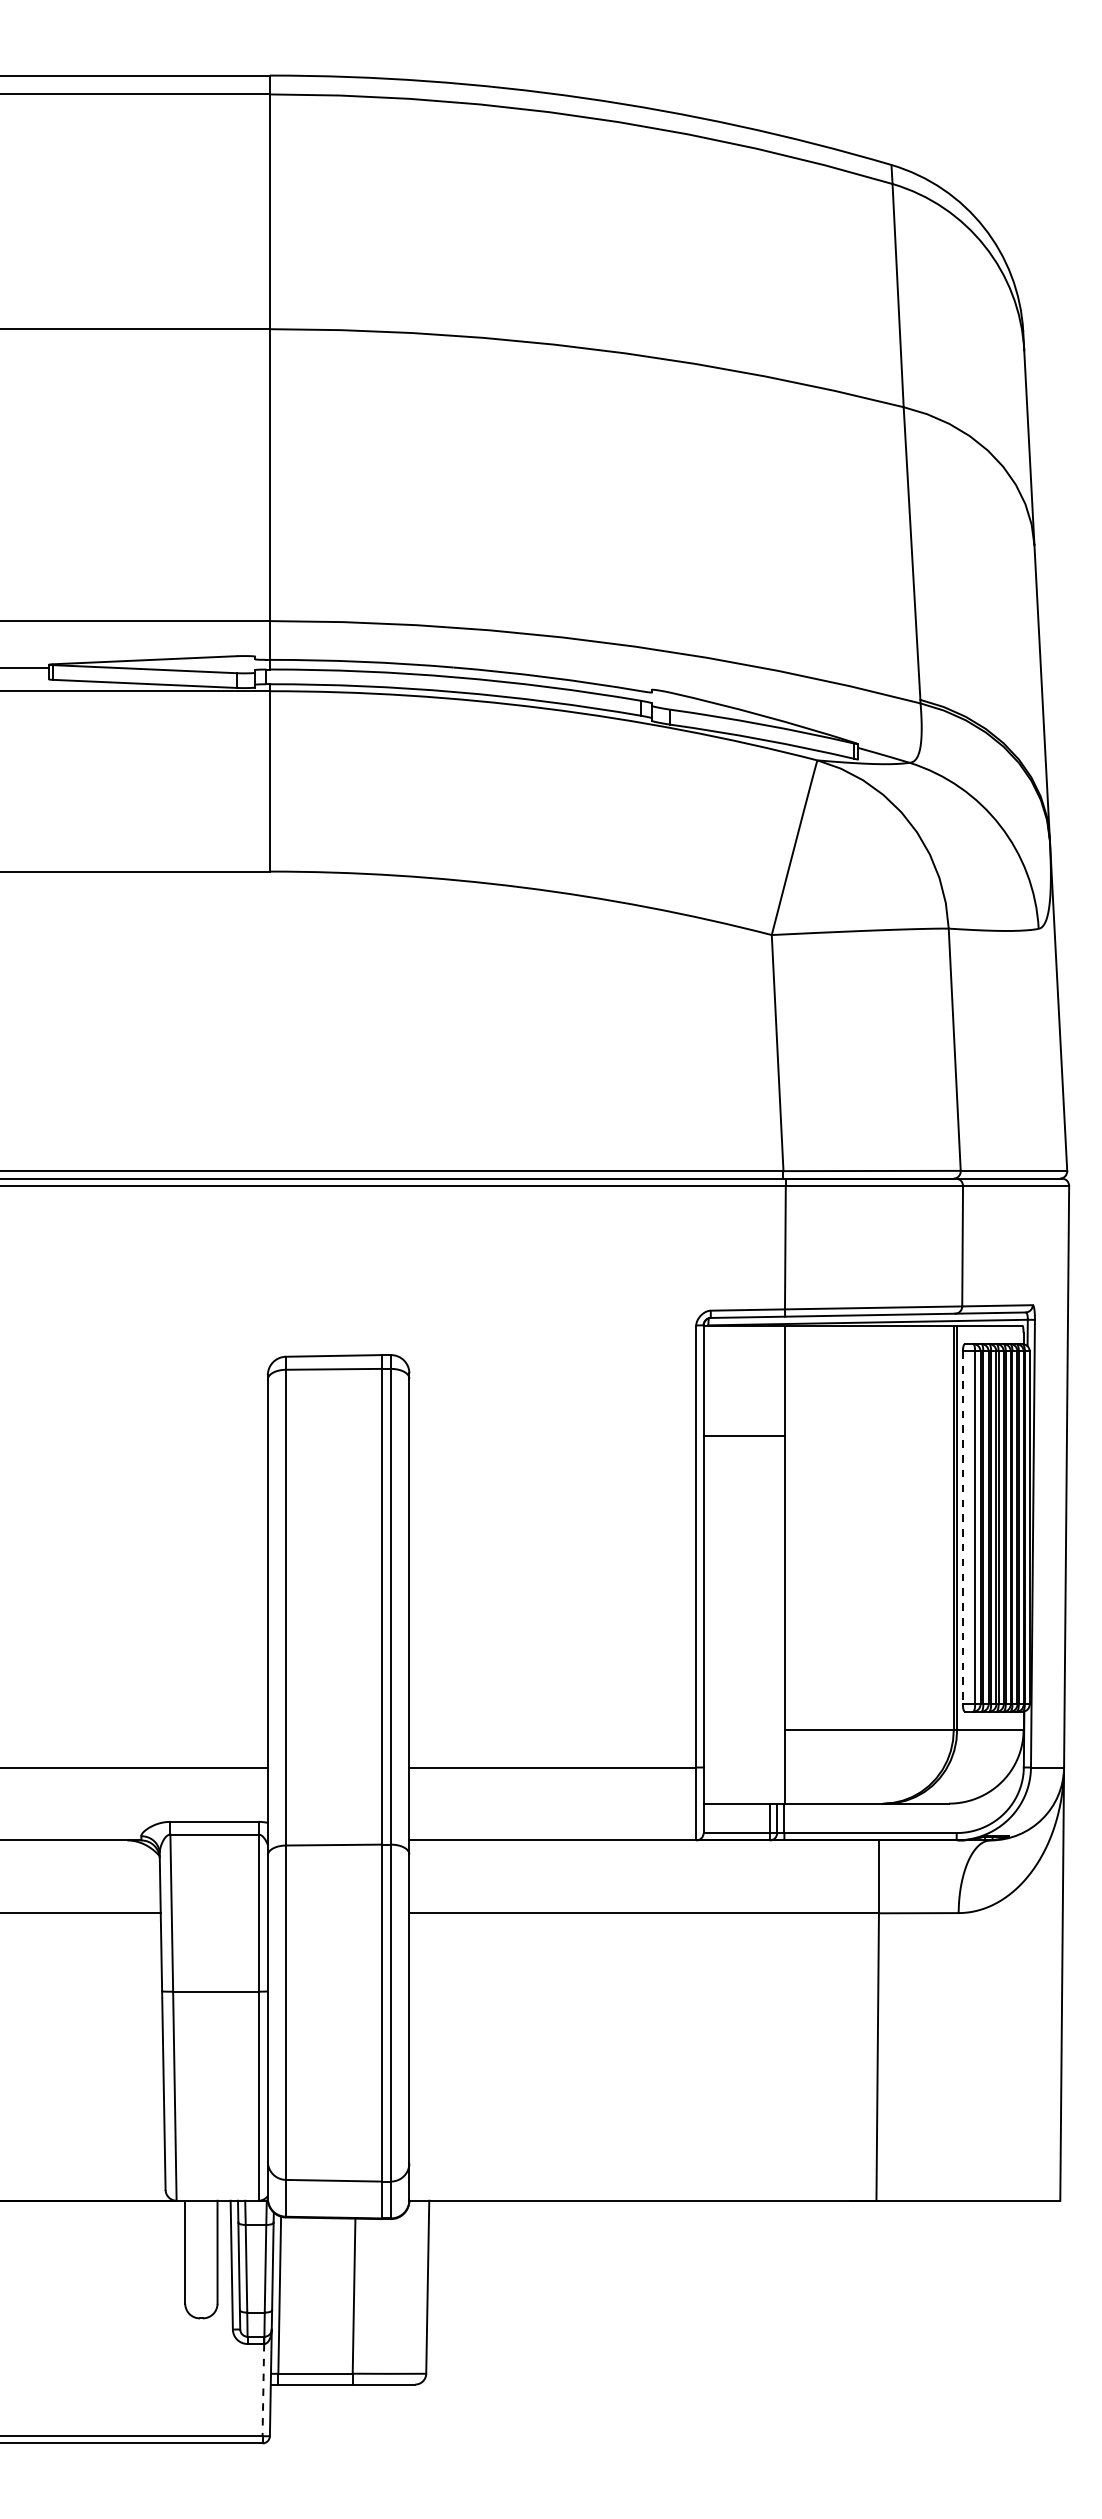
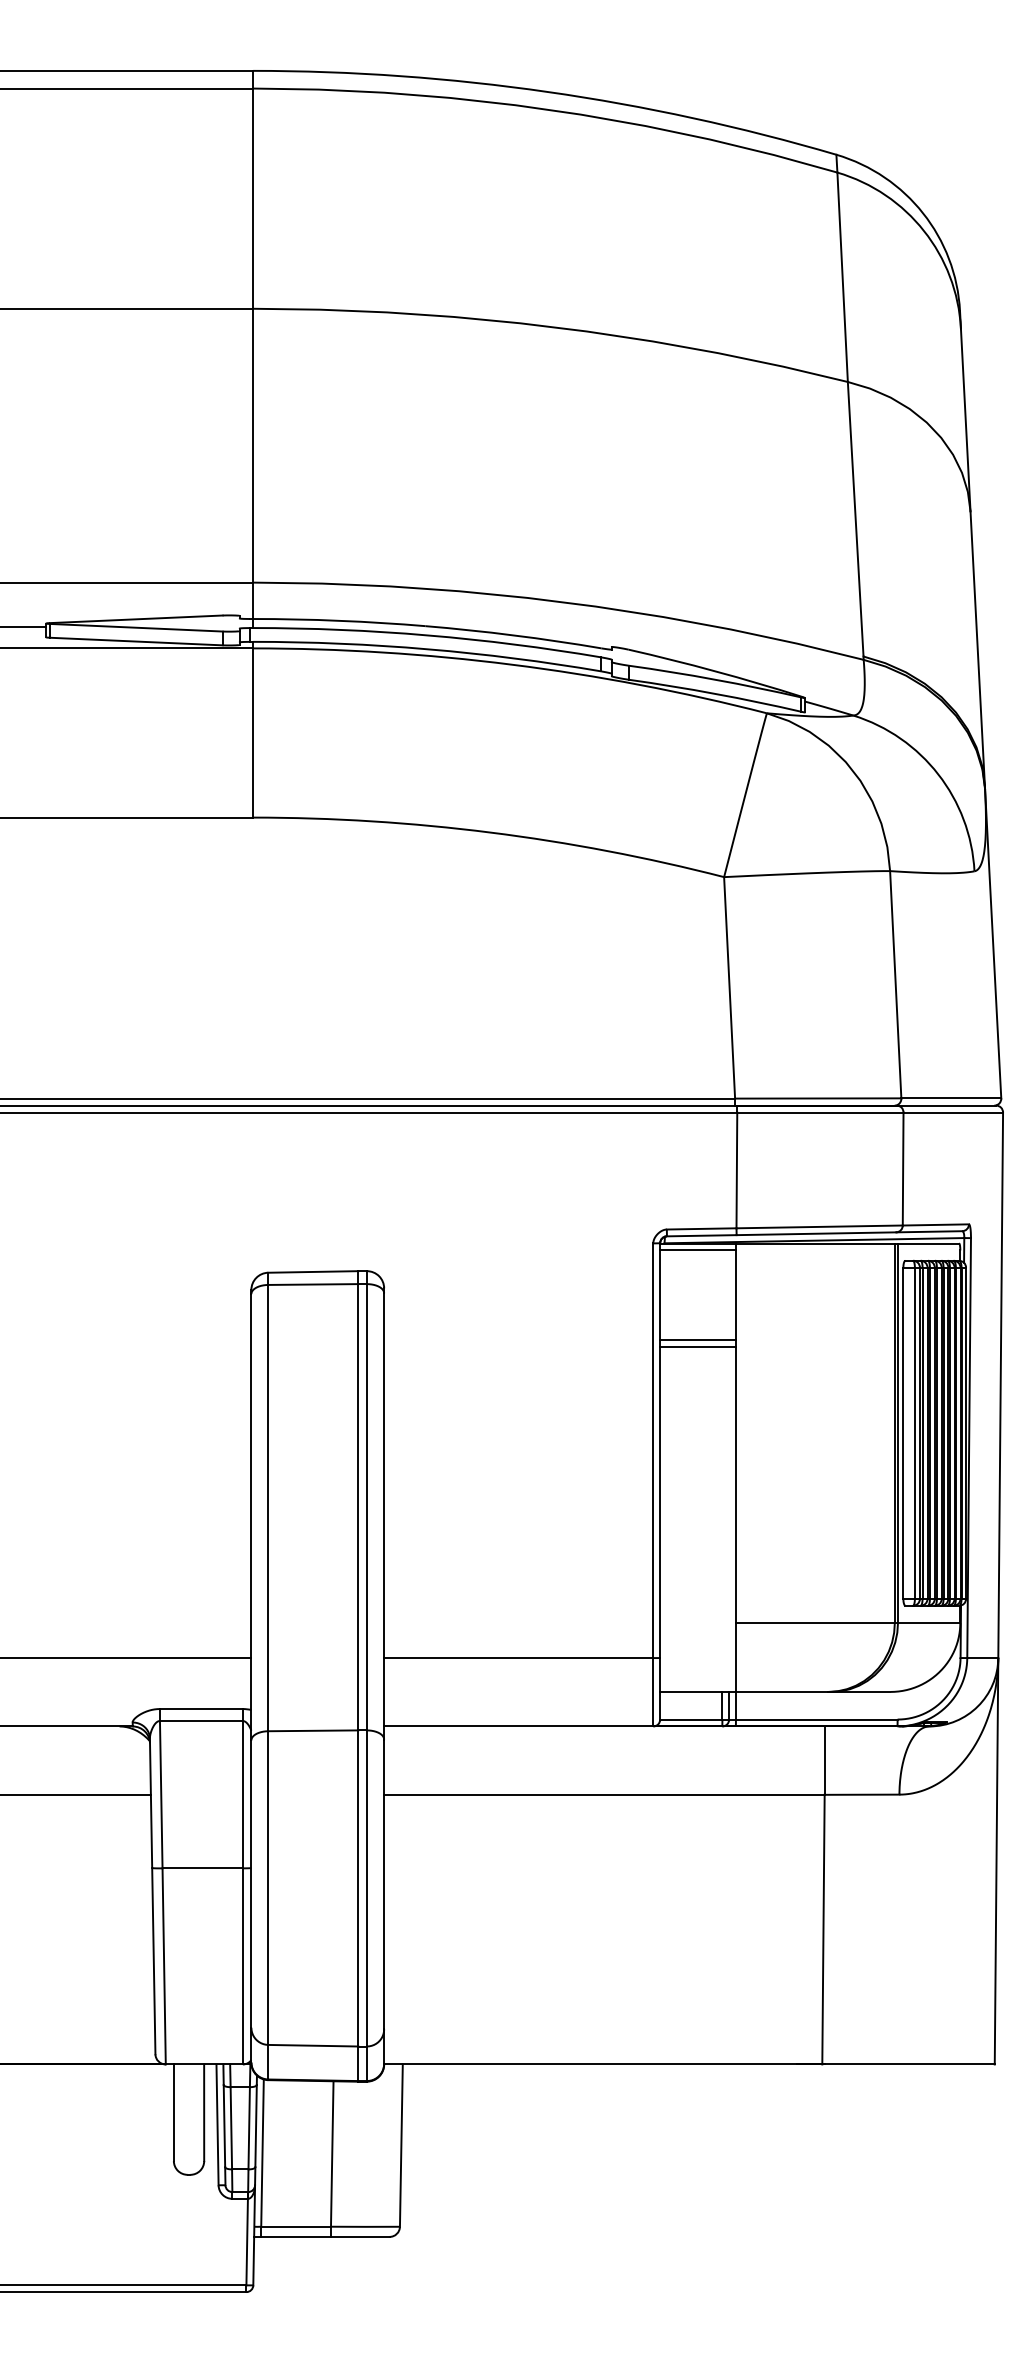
line: (744, 1333) -> (698, 1250), added
line: (744, 1428) -> (698, 1340), added
line: (963, 1528) -> (903, 1433), dashed -> solid
line: (263, 2390) -> (247, 2242), dashed -> solid

